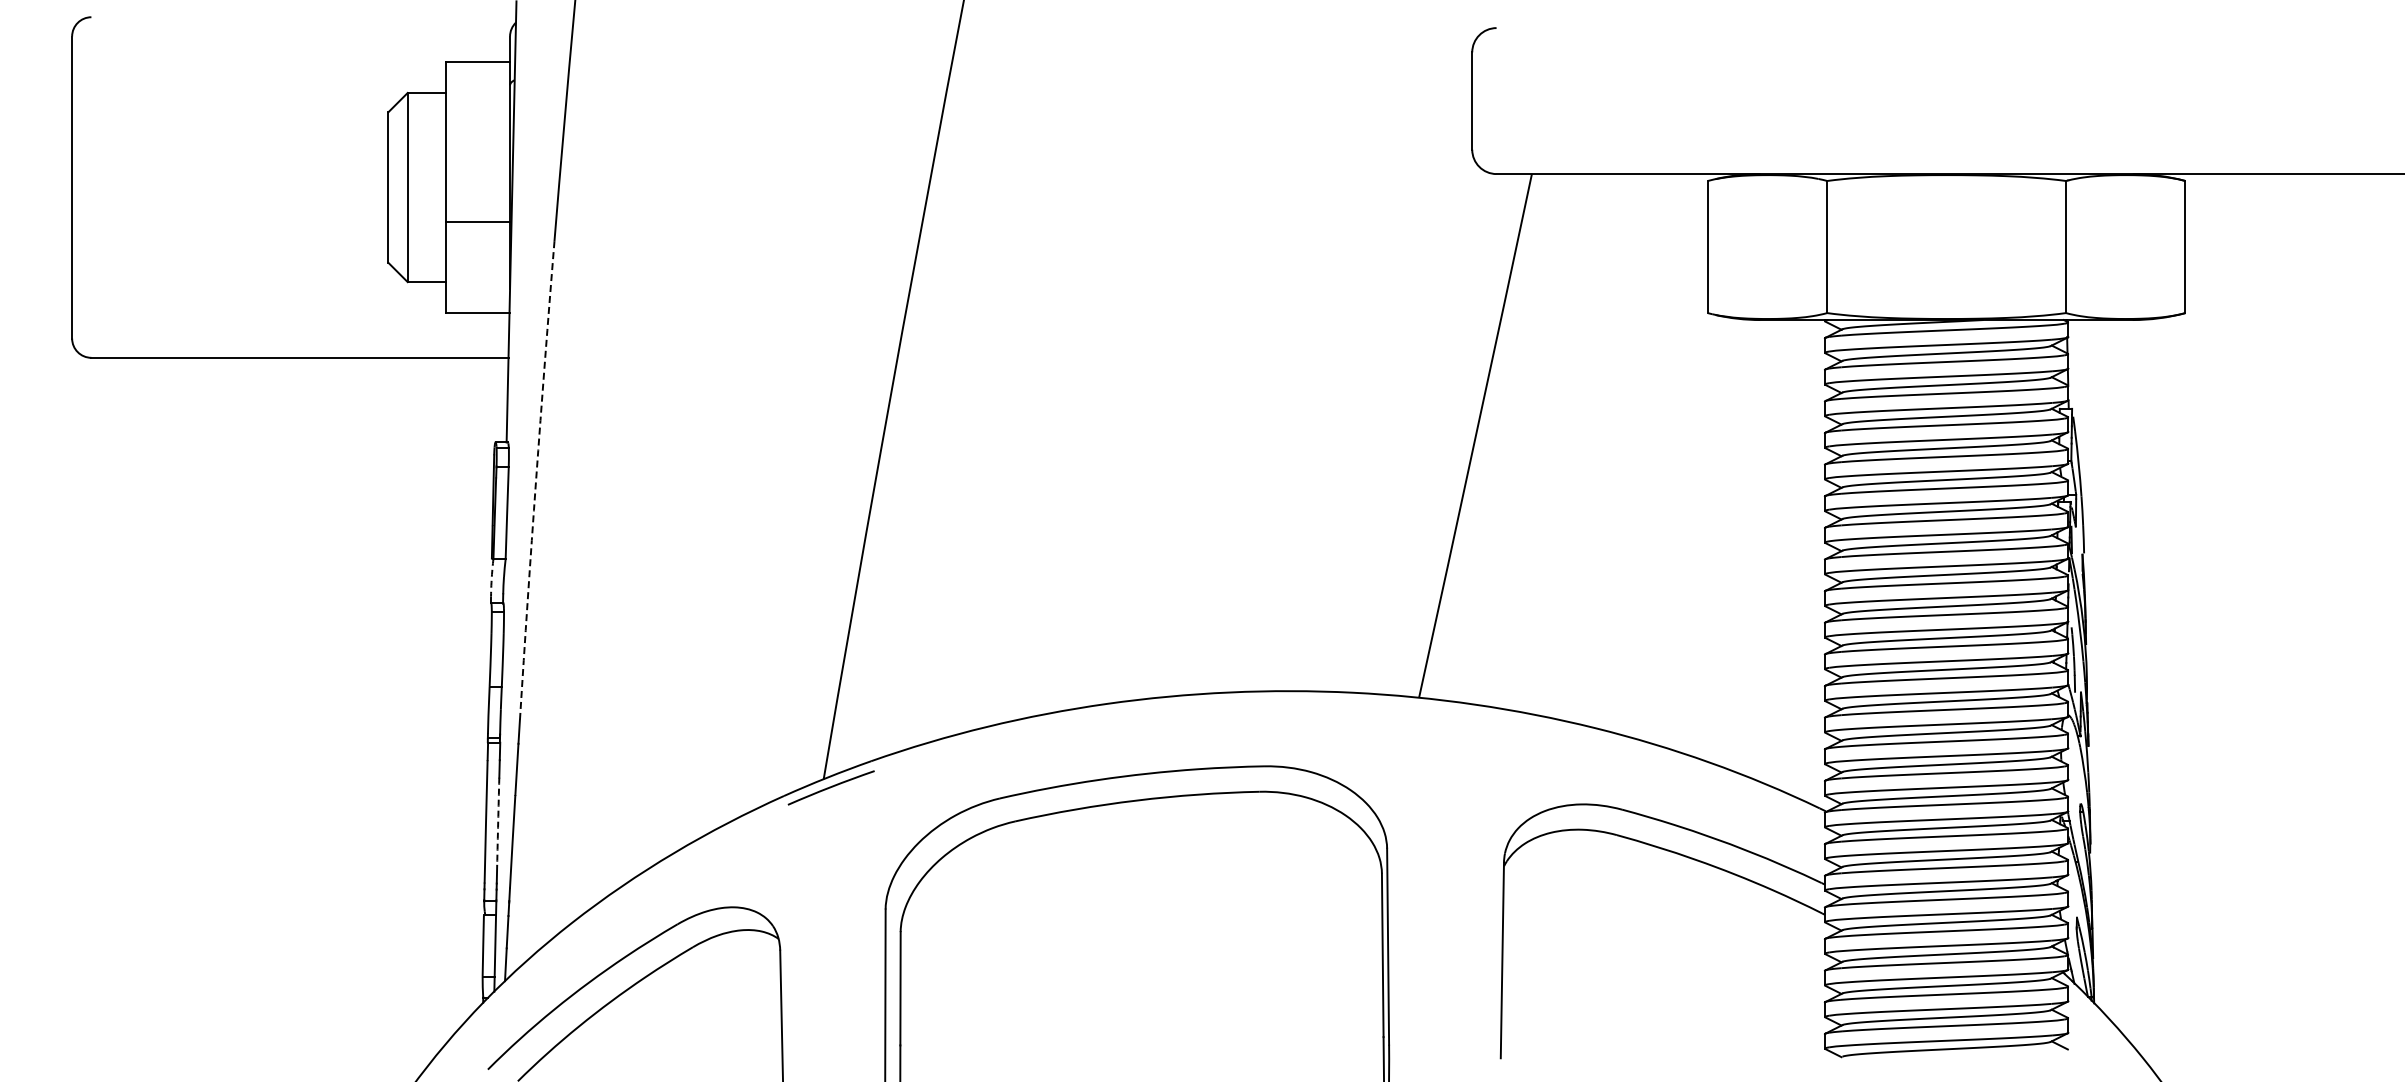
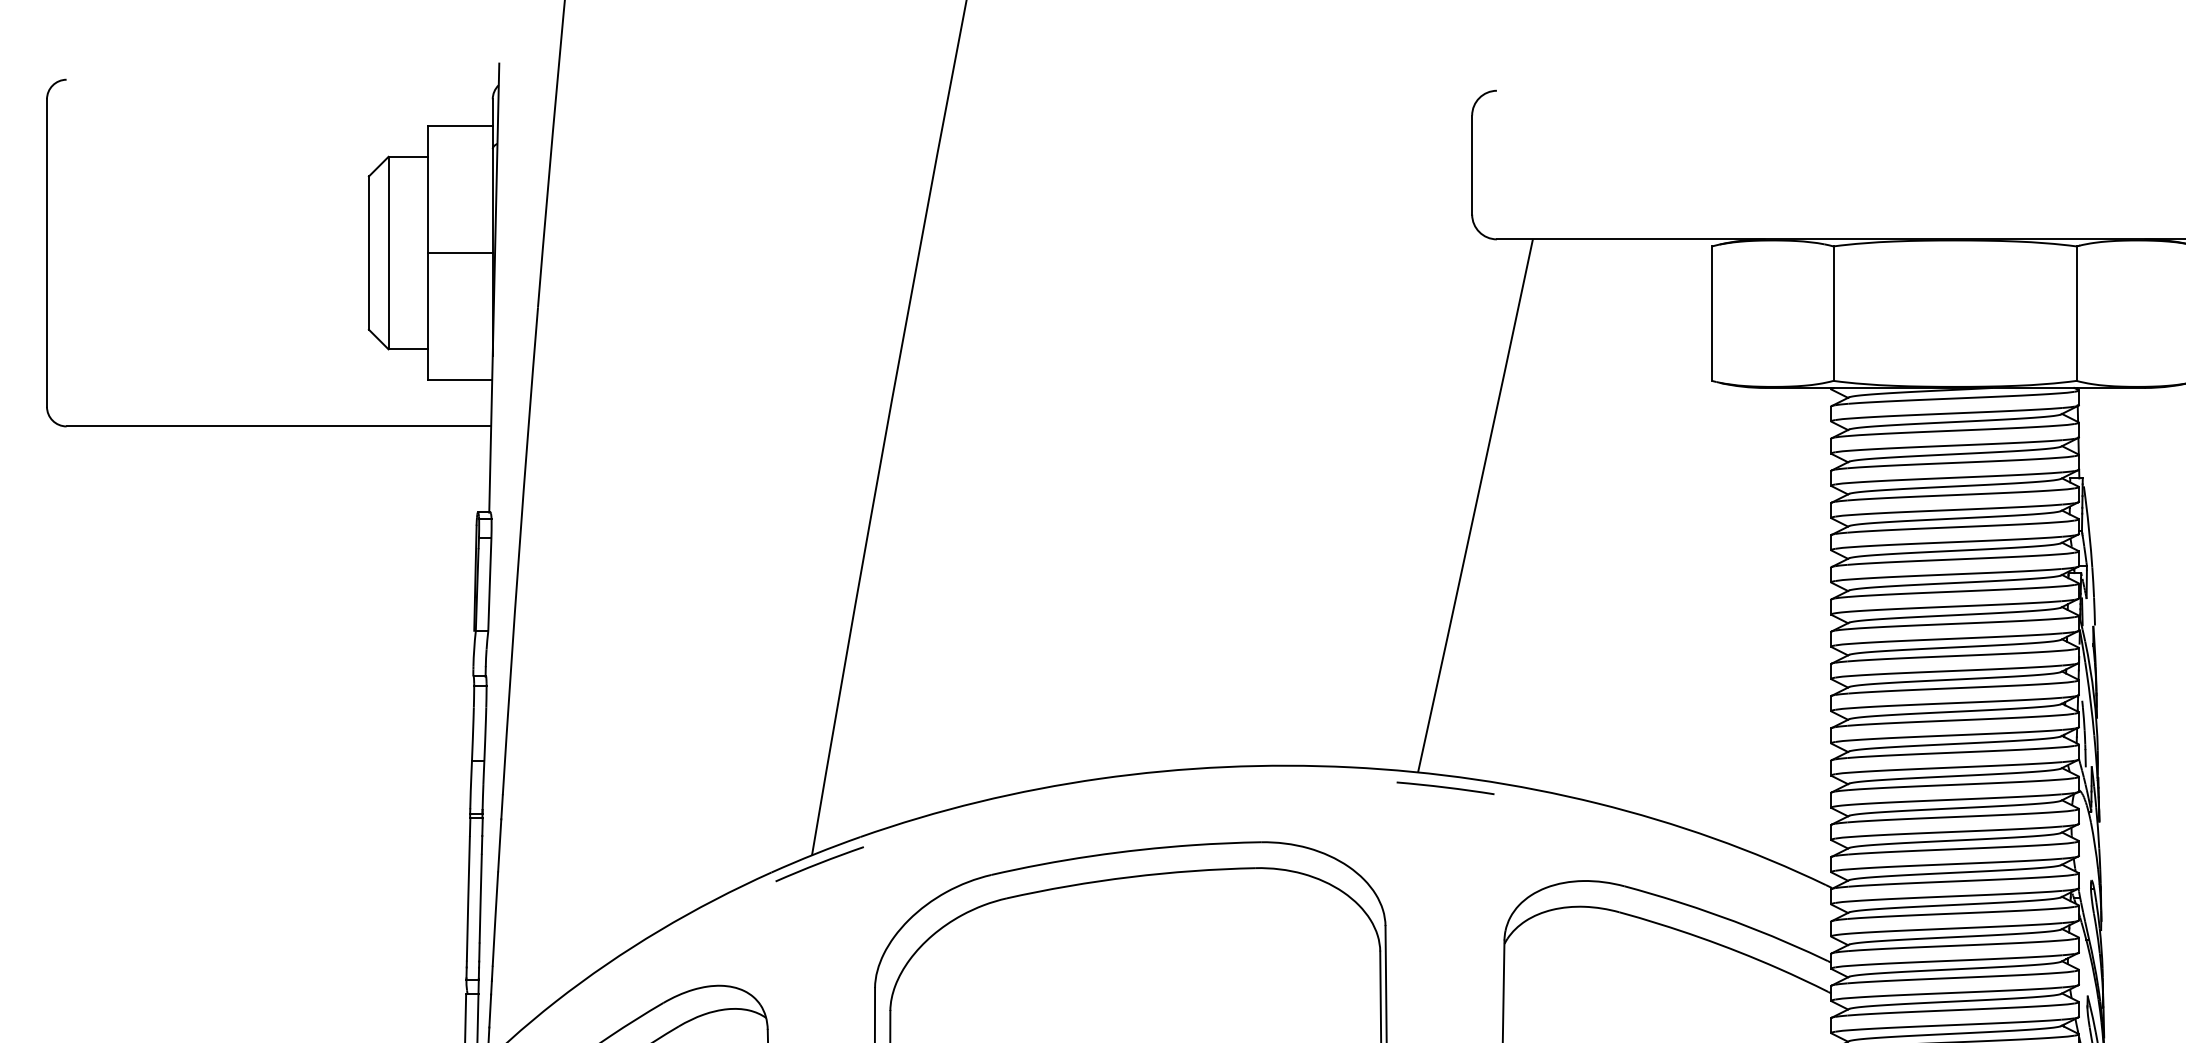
line: (478, 221) -> (460, 253), moved
arc: (536, 480) -> (519, 551), dashed -> solid
arc: (491, 576) -> (473, 649), dashed -> solid
line: (1446, 712) -> (1445, 787), added
arc: (498, 821) -> (480, 898), dashed -> solid

